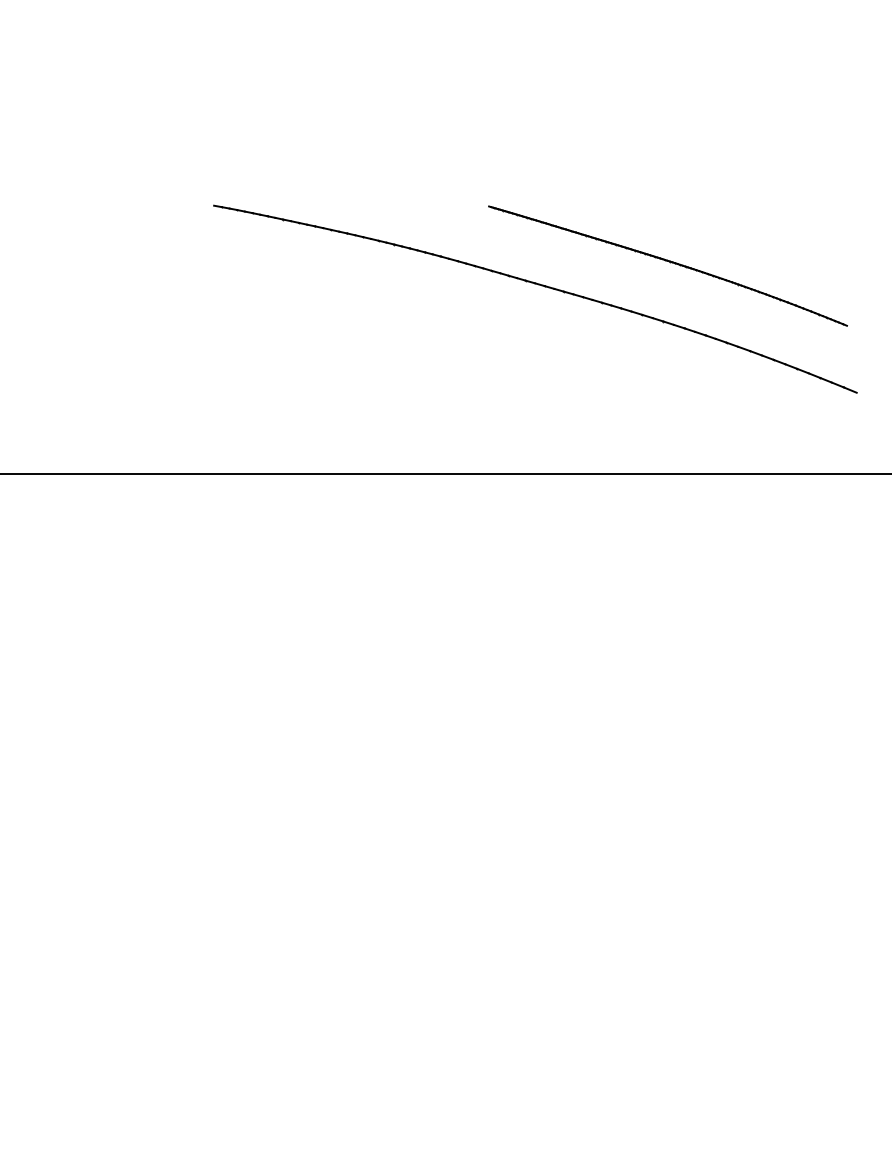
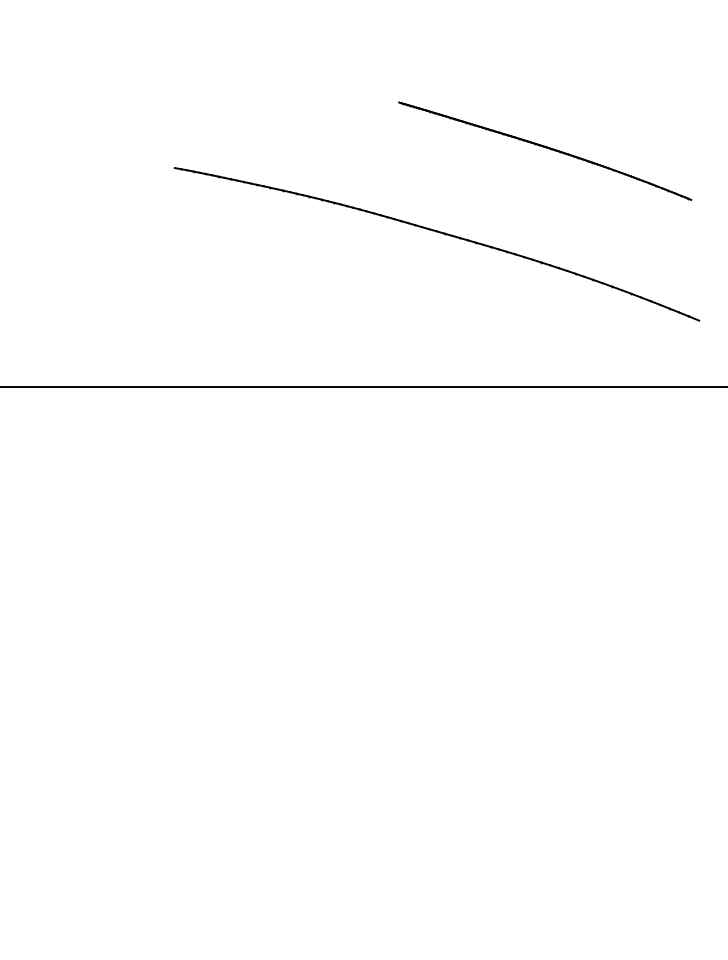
part: (667, 265) -> (544, 150), moved

